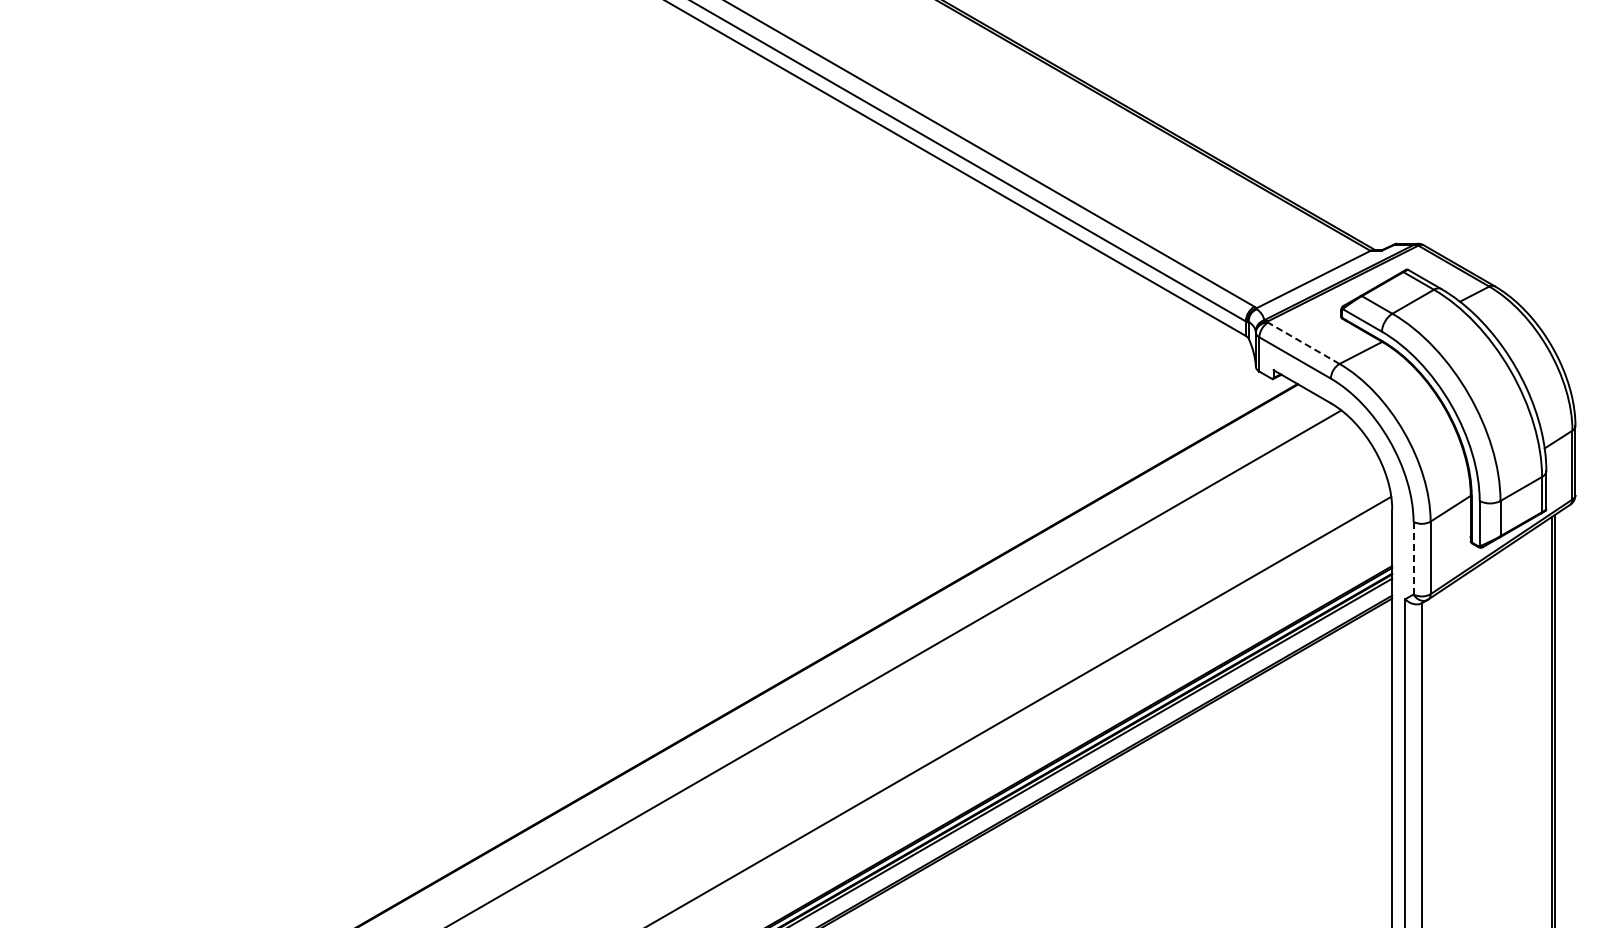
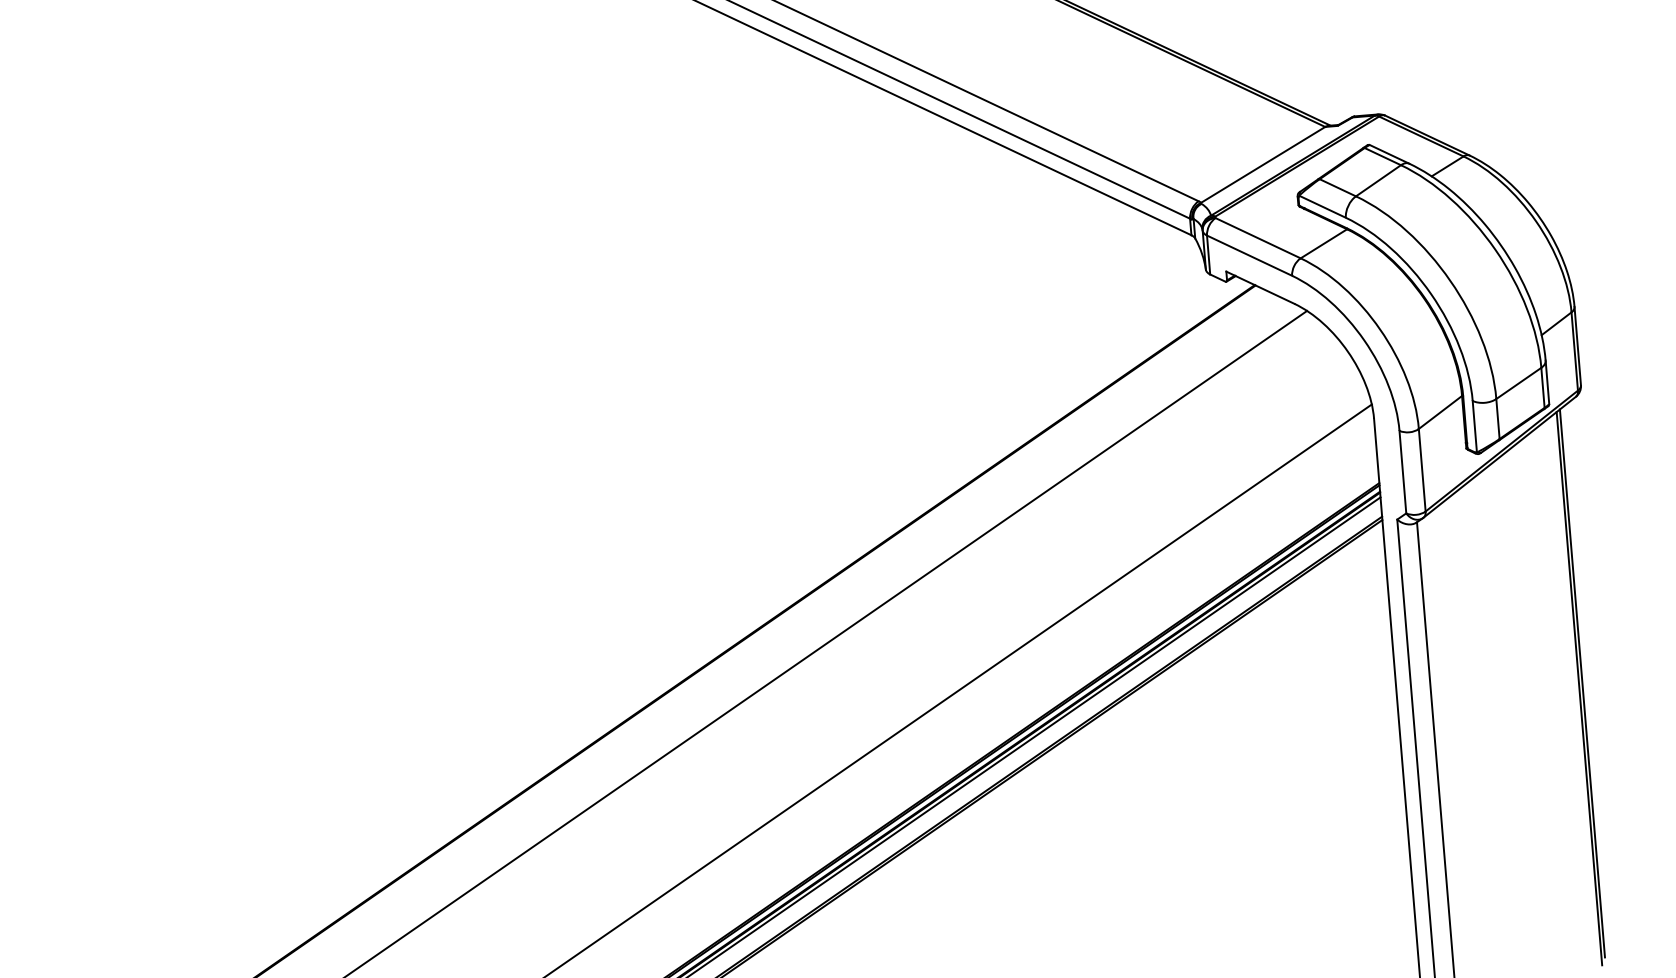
line: (1303, 343) -> (1257, 238), dashed -> solid
line: (1413, 558) -> (1402, 472), dashed -> solid

